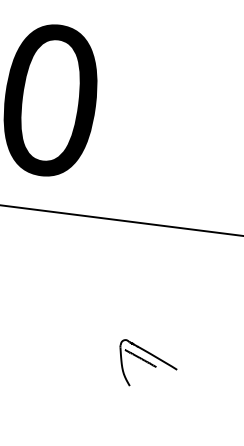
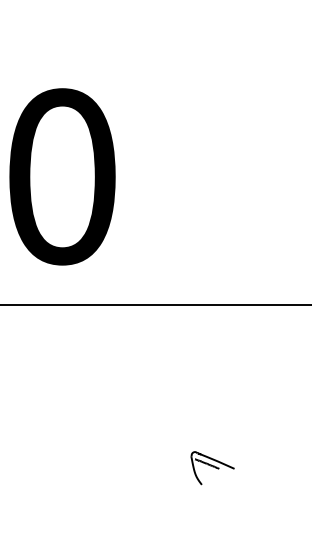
part: (147, 365) -> (212, 468), size x0.62

